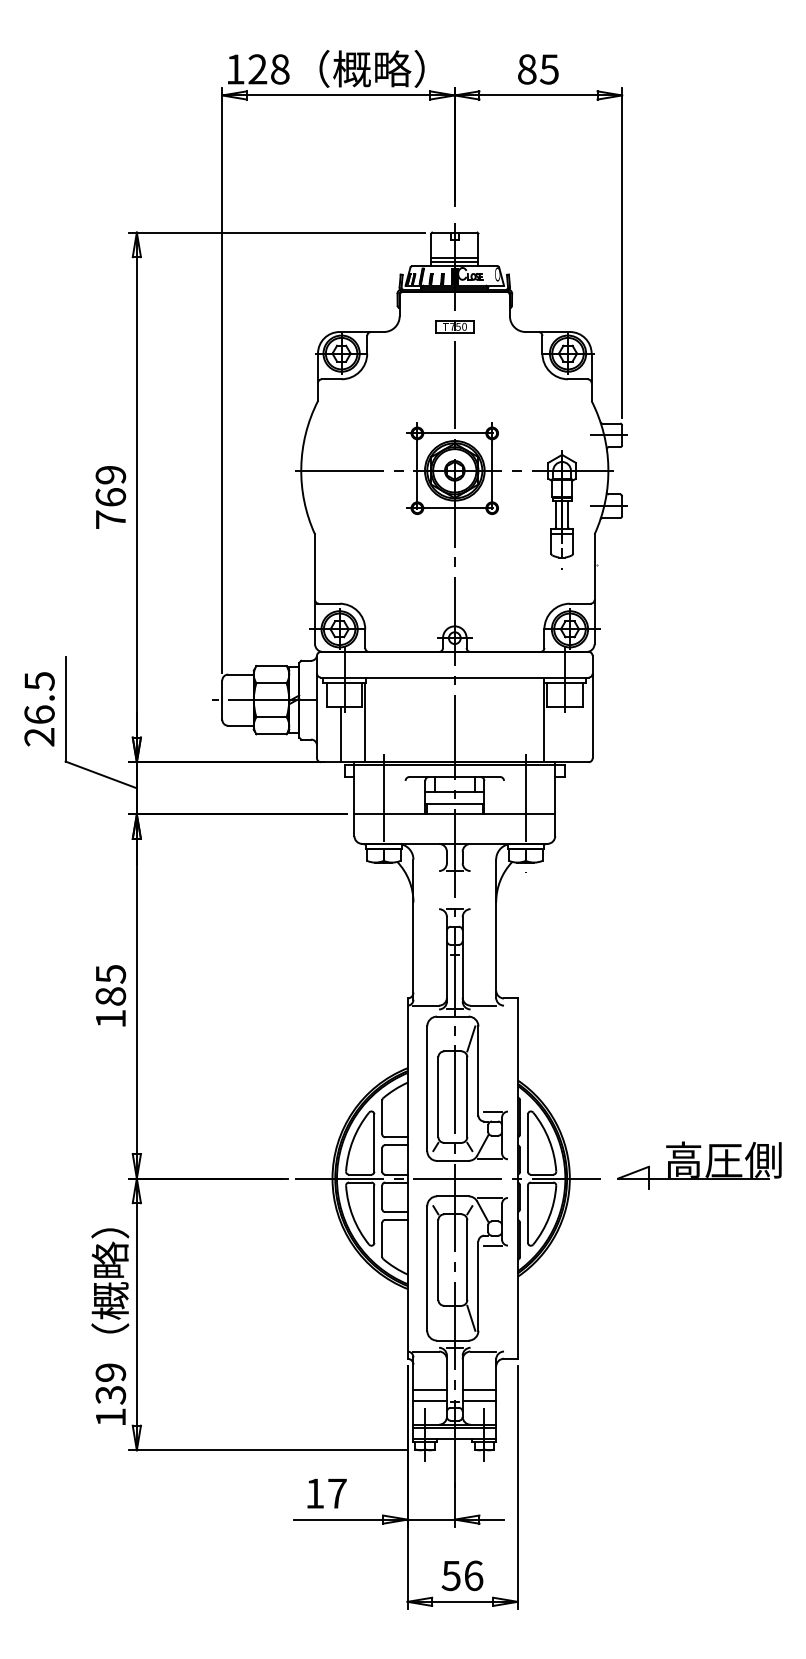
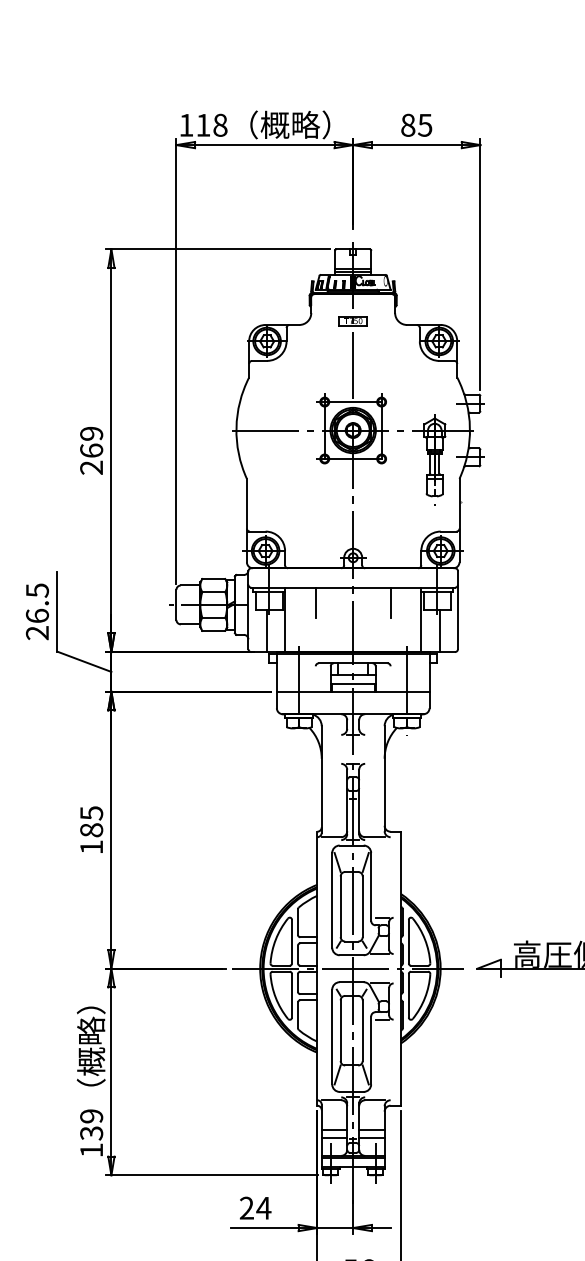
text: (257, 69) -> (203, 125), 128 -> 118
text: (110, 519) -> (91, 467), 769 -> 269
line: (405, 696) -> (315, 602), added
line: (504, 696) -> (390, 602), added
line: (568, 734) -> (439, 631), added
line: (434, 1038) -> (337, 862), added
line: (434, 1317) -> (337, 1074), added
text: (326, 1493) -> (255, 1208), 17 -> 24

